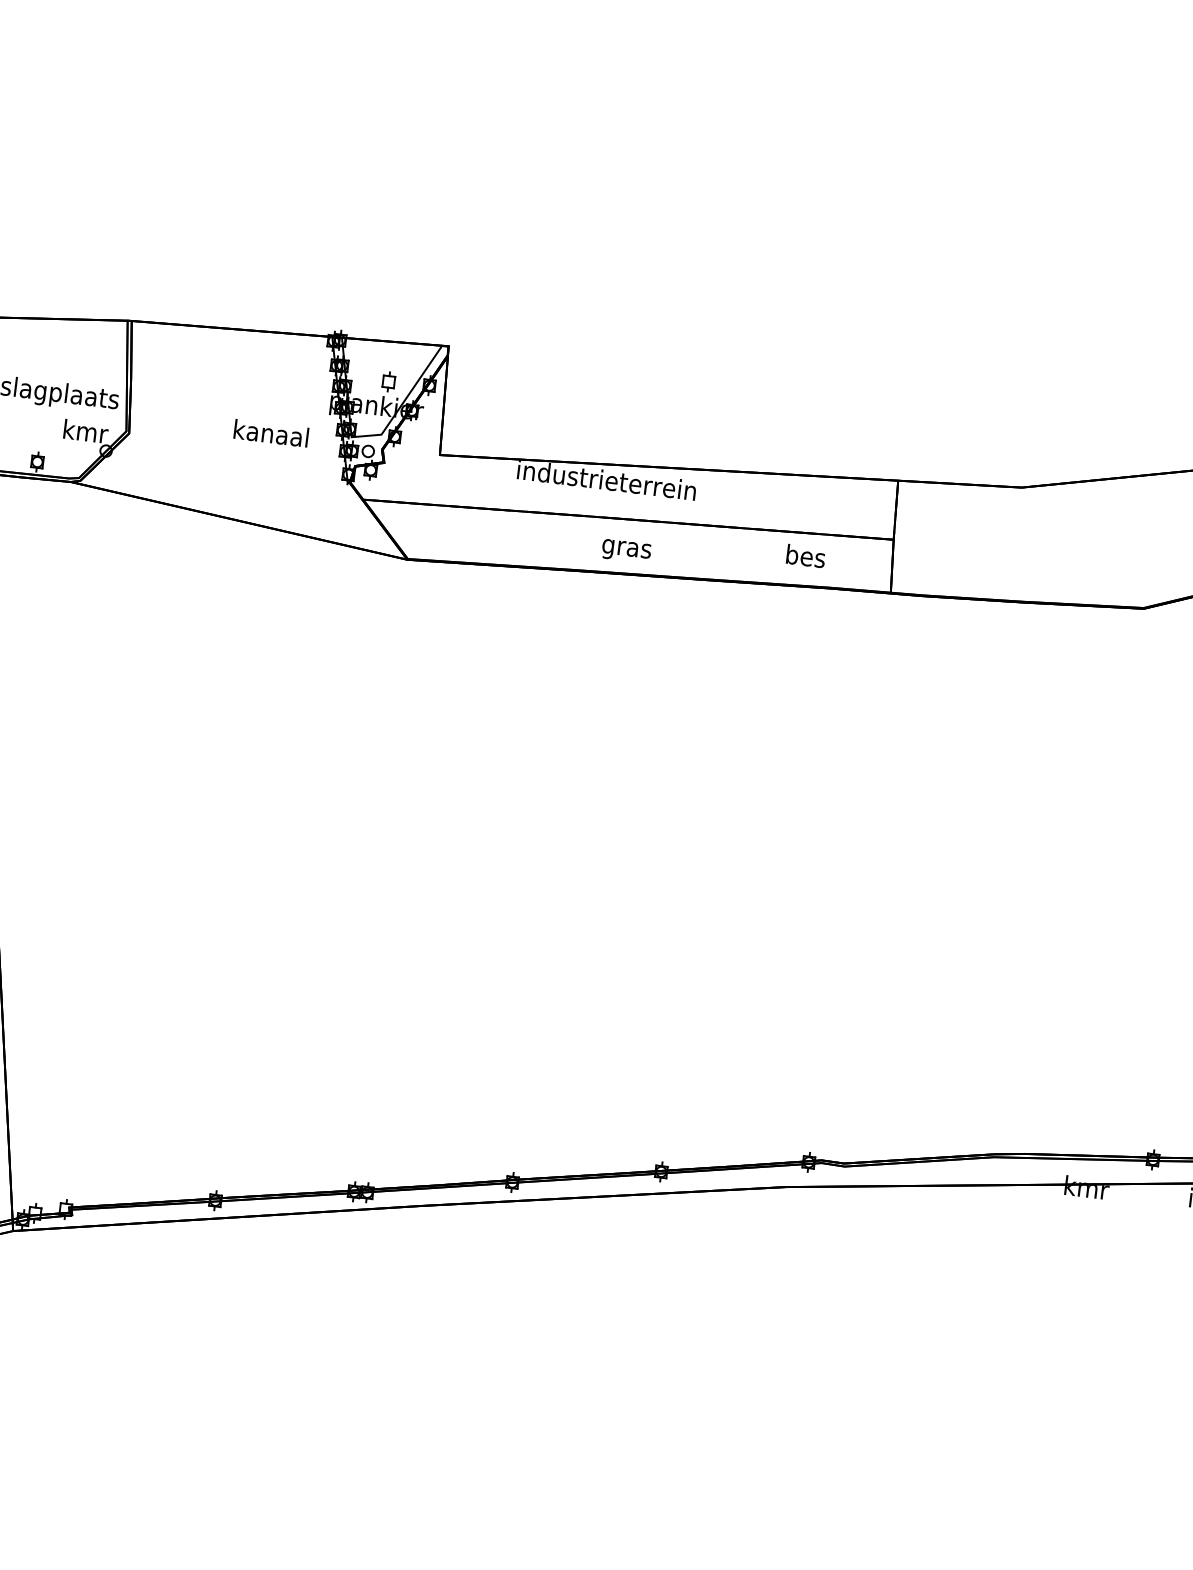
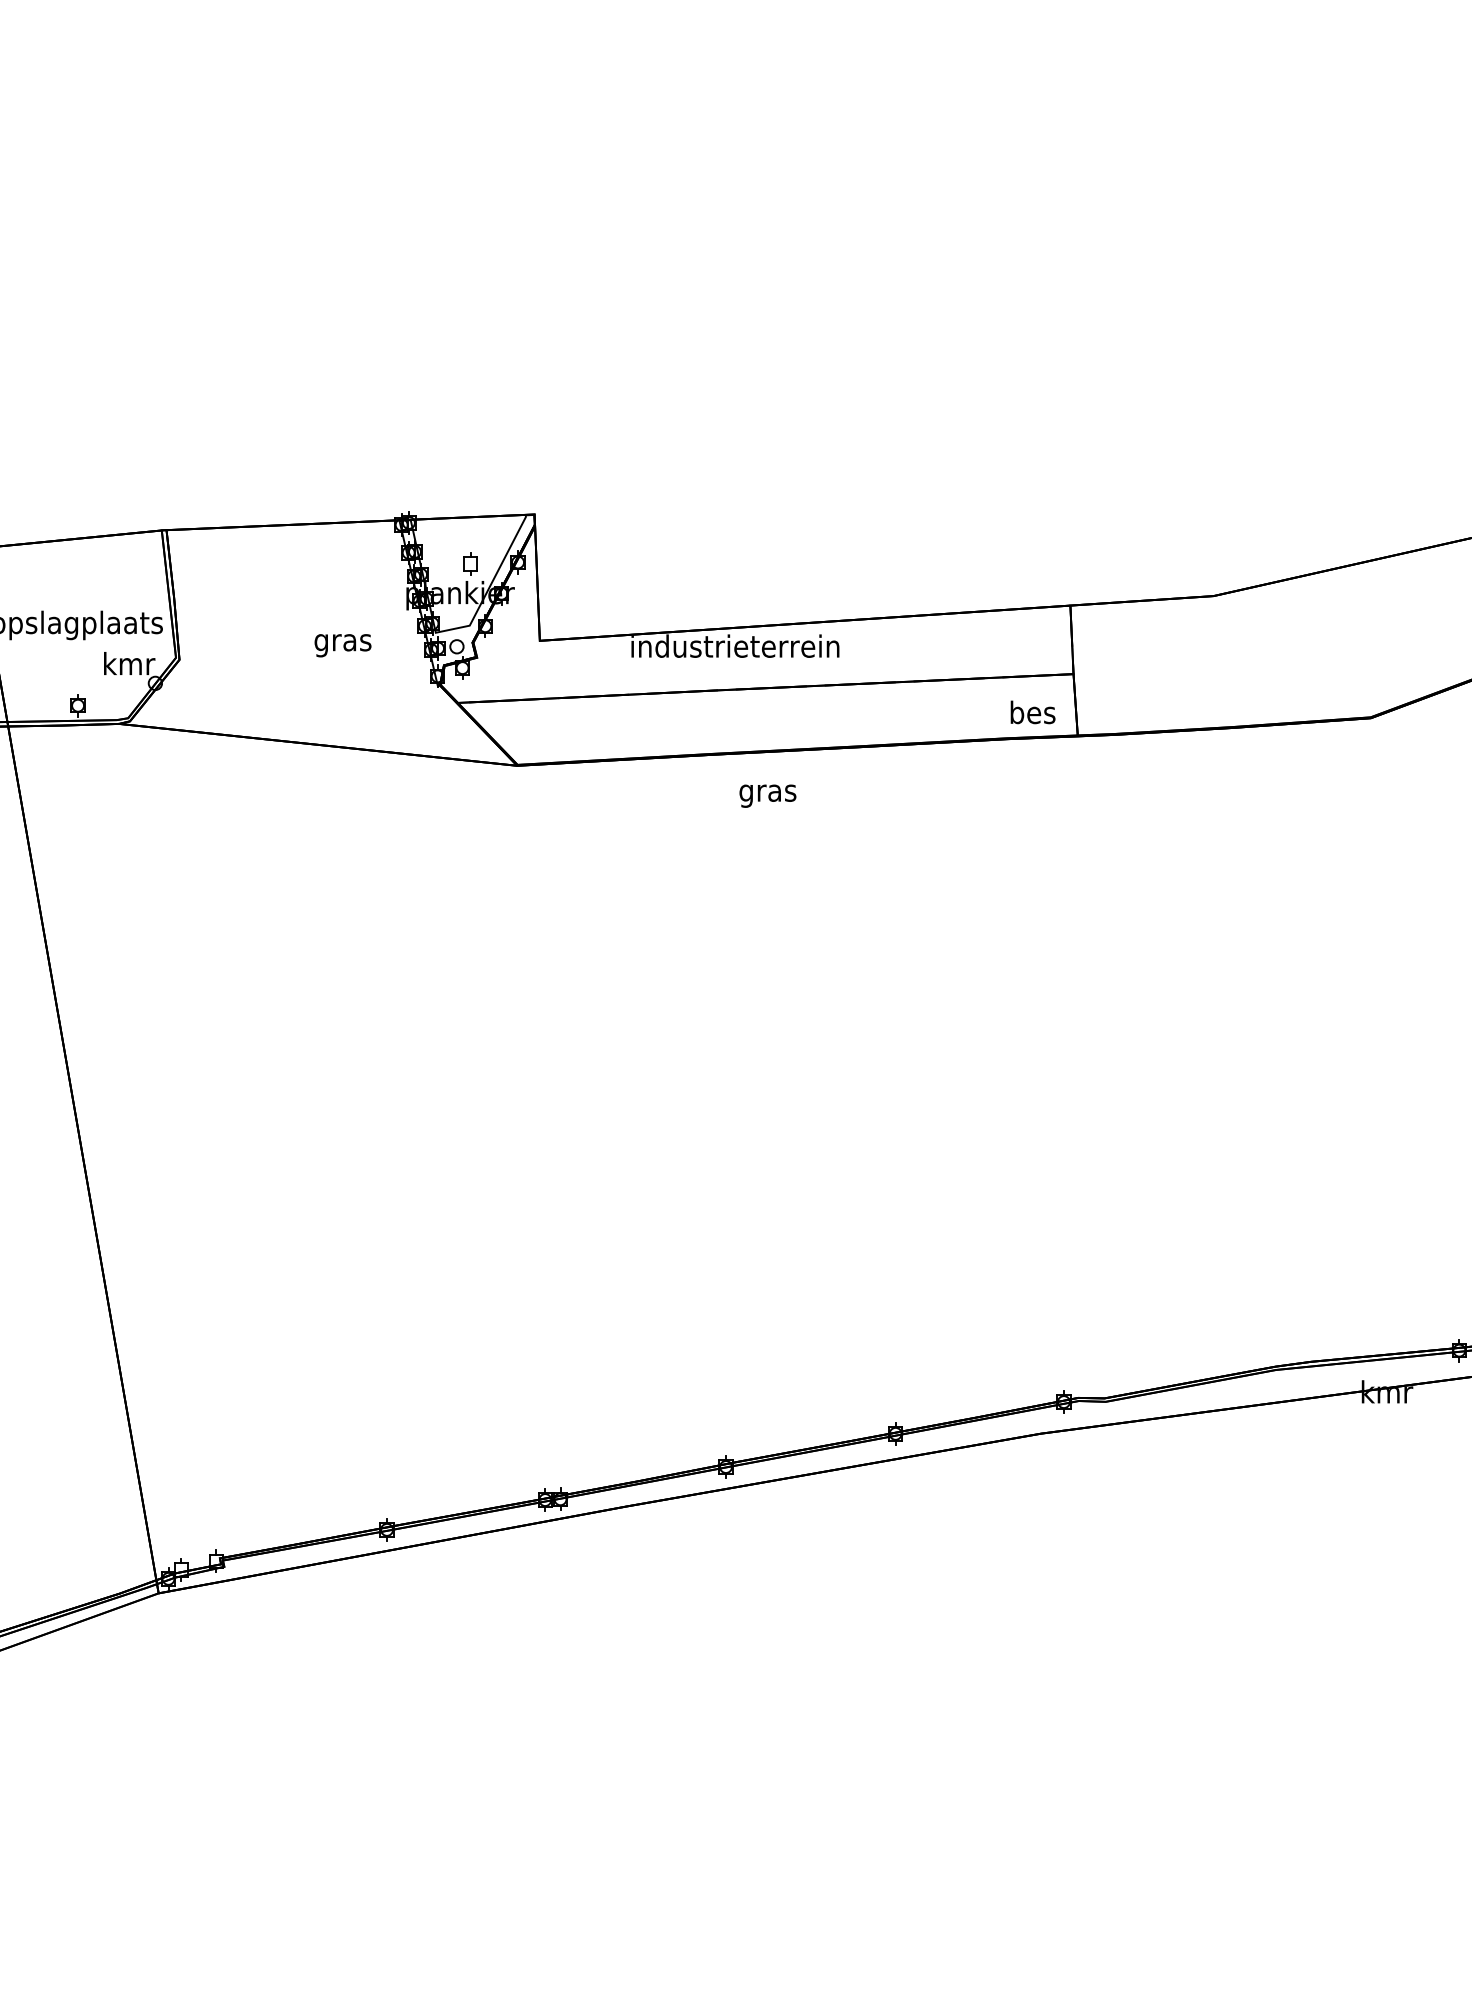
text: (270, 435) -> (342, 642), kanaal -> gras
text: (626, 550) -> (767, 795), moved
text: (805, 556) -> (1032, 712), moved

